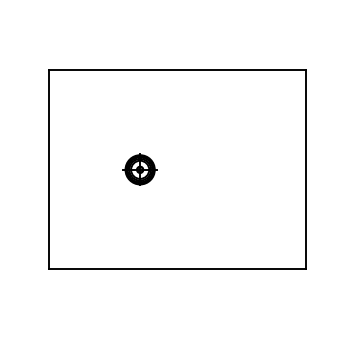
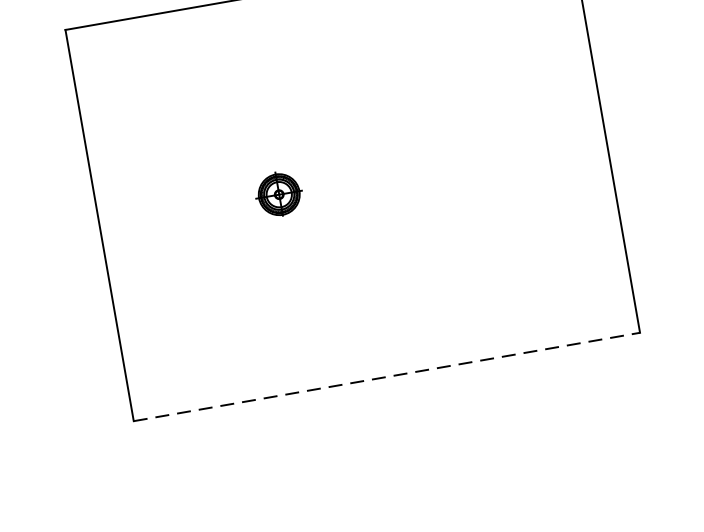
part: (139, 169) -> (277, 194), size x0.7
line: (177, 268) -> (386, 376), solid -> dashed

